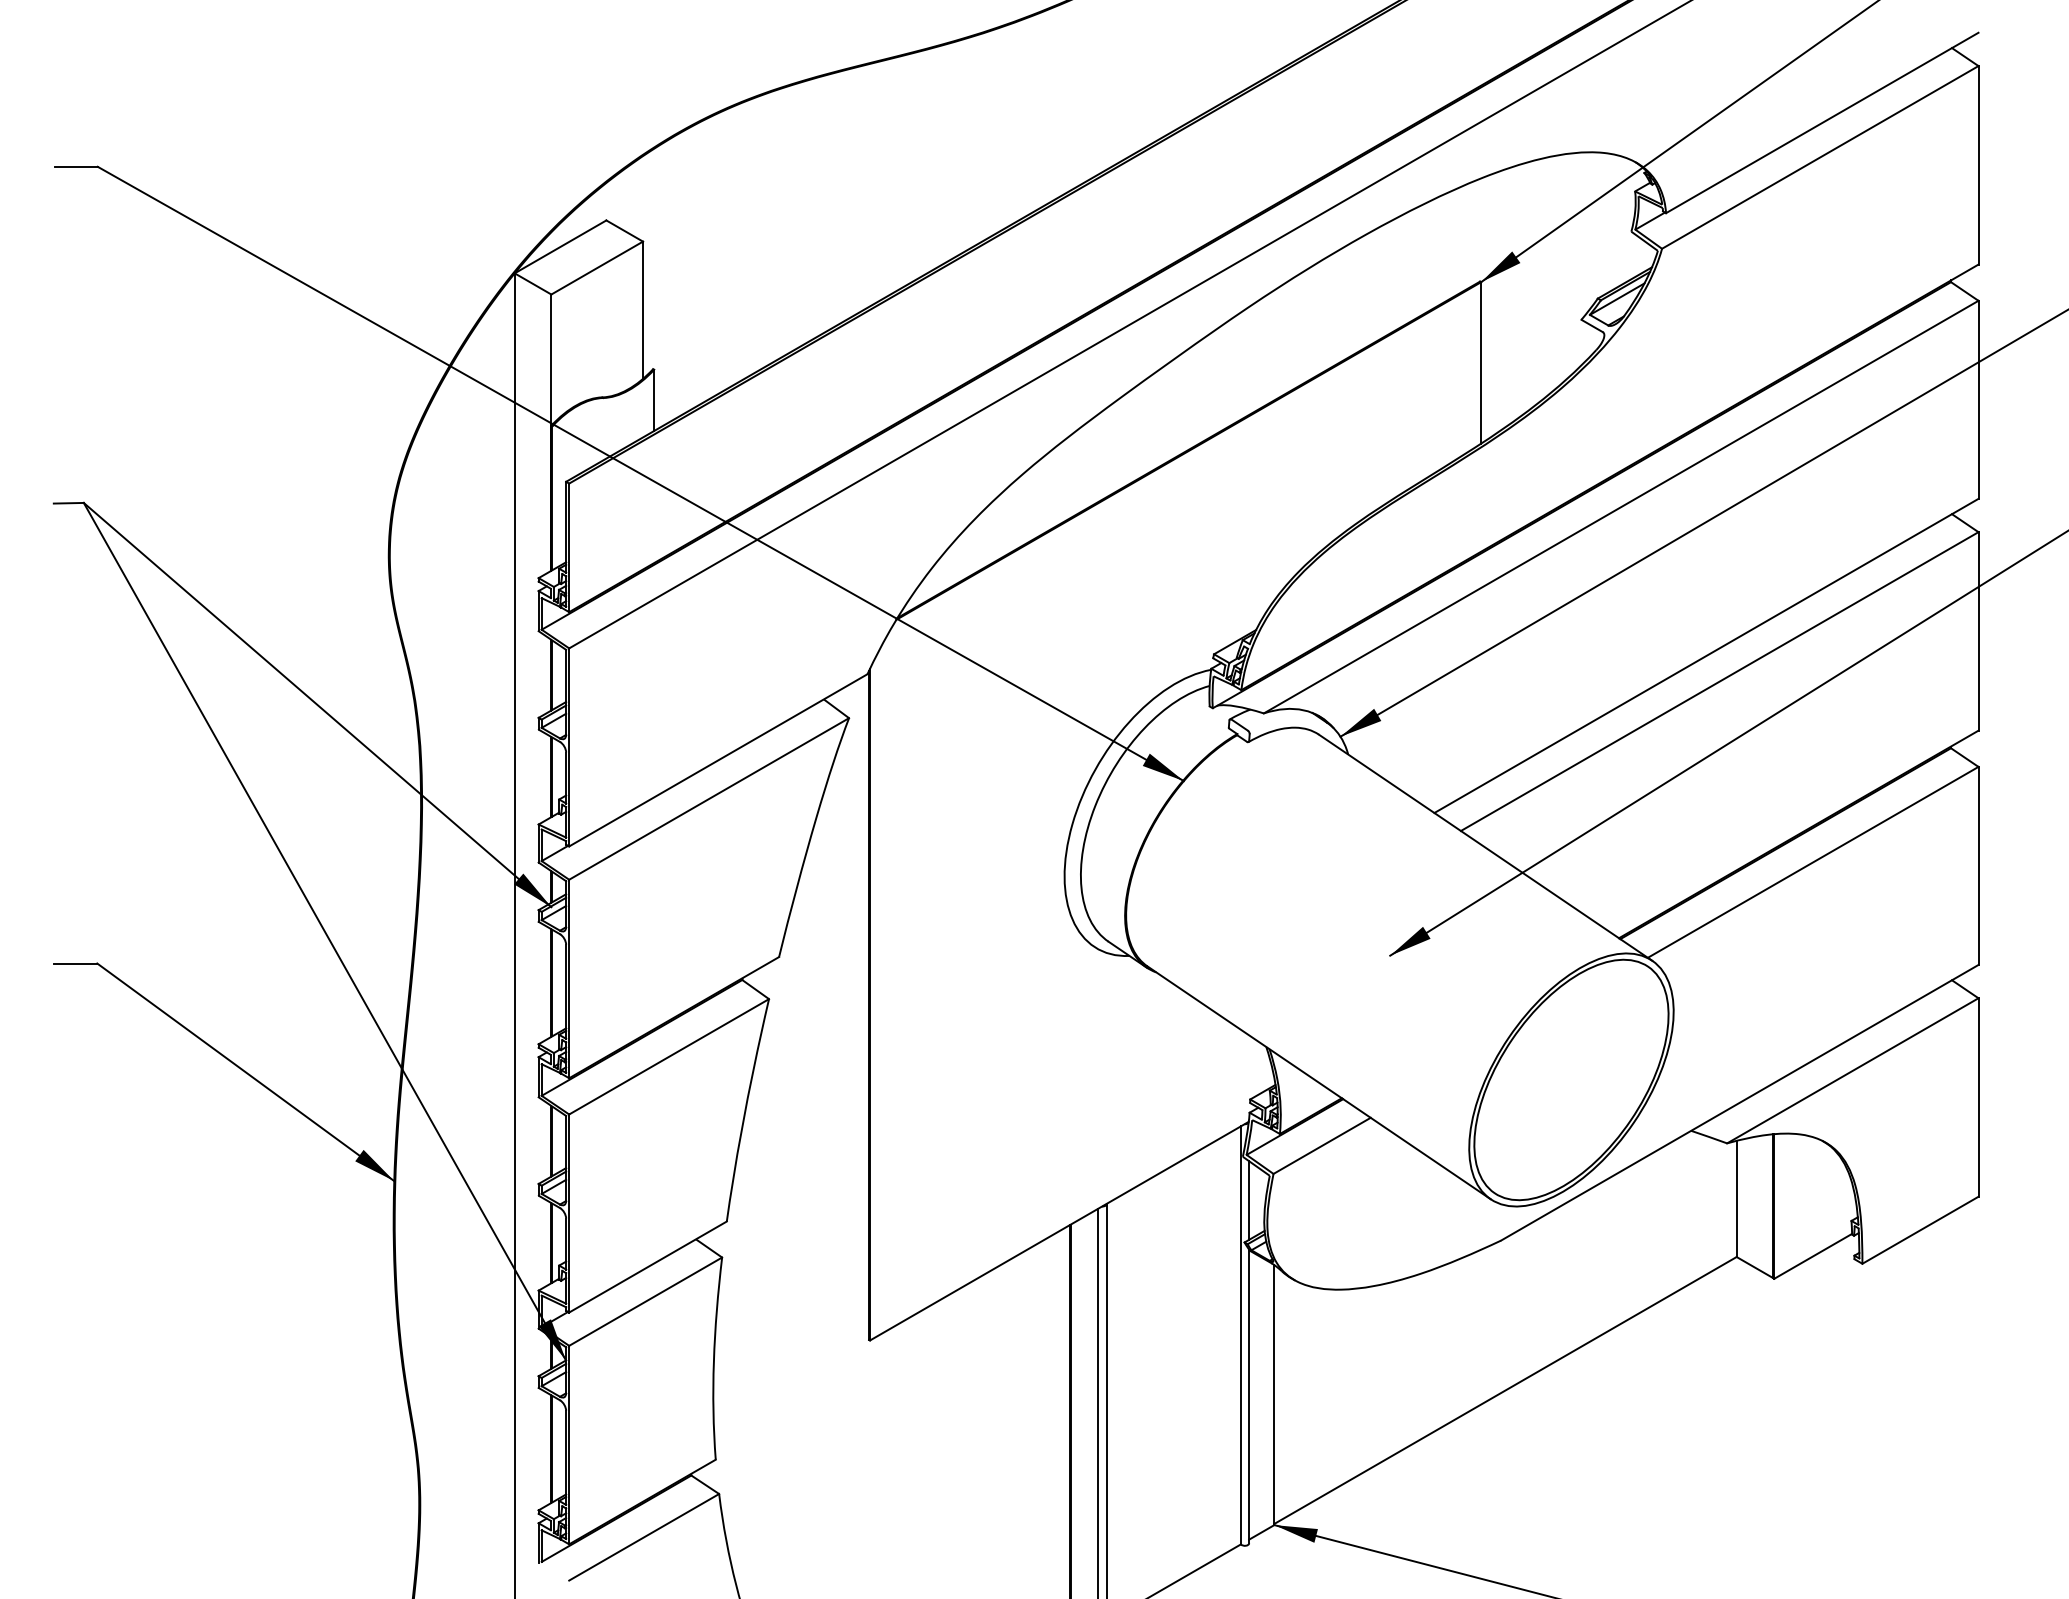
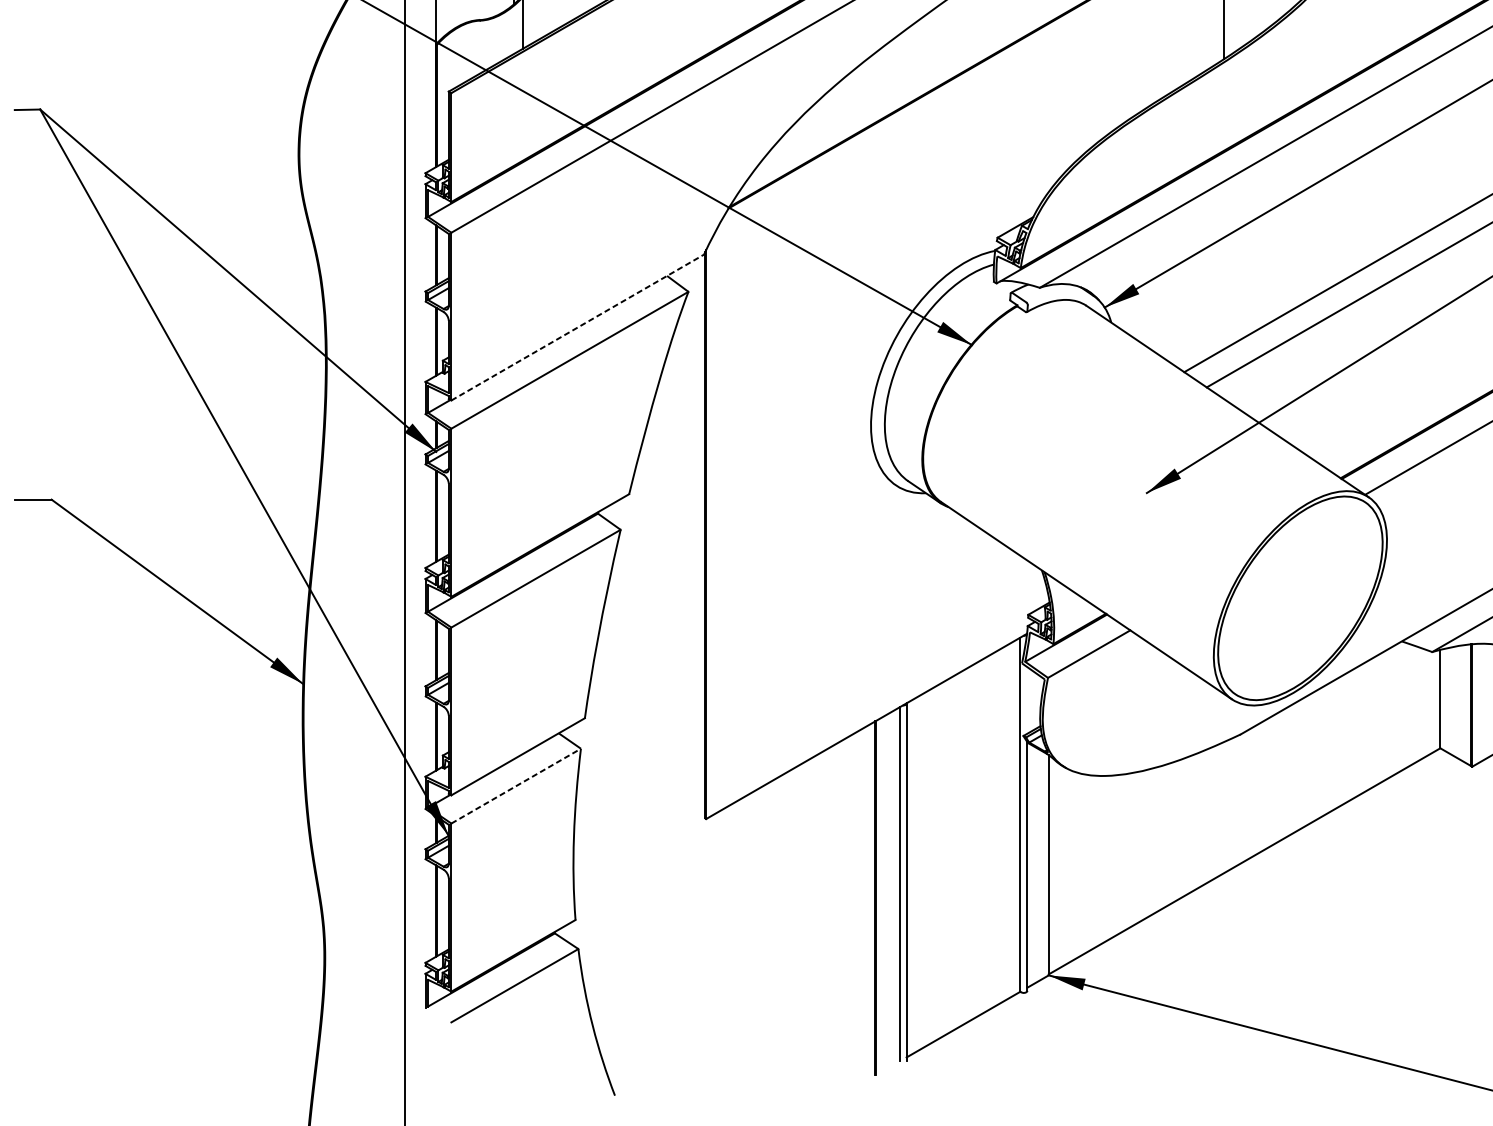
line: (718, 760) -> (577, 327), solid -> dashed
line: (1249, 1200) -> (1027, 700), removed
line: (646, 1301) -> (516, 785), solid -> dashed

